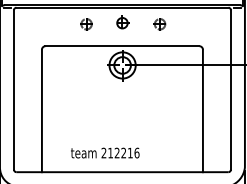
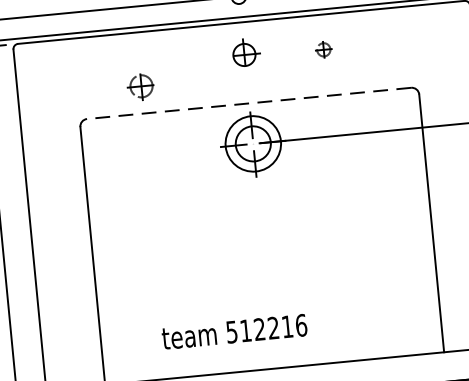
part: (86, 24) -> (141, 86), moved
part: (159, 24) -> (322, 50), size x0.6
line: (122, 46) -> (249, 104), solid -> dashed
text: (103, 152) -> (230, 330), 212216 -> 512216

